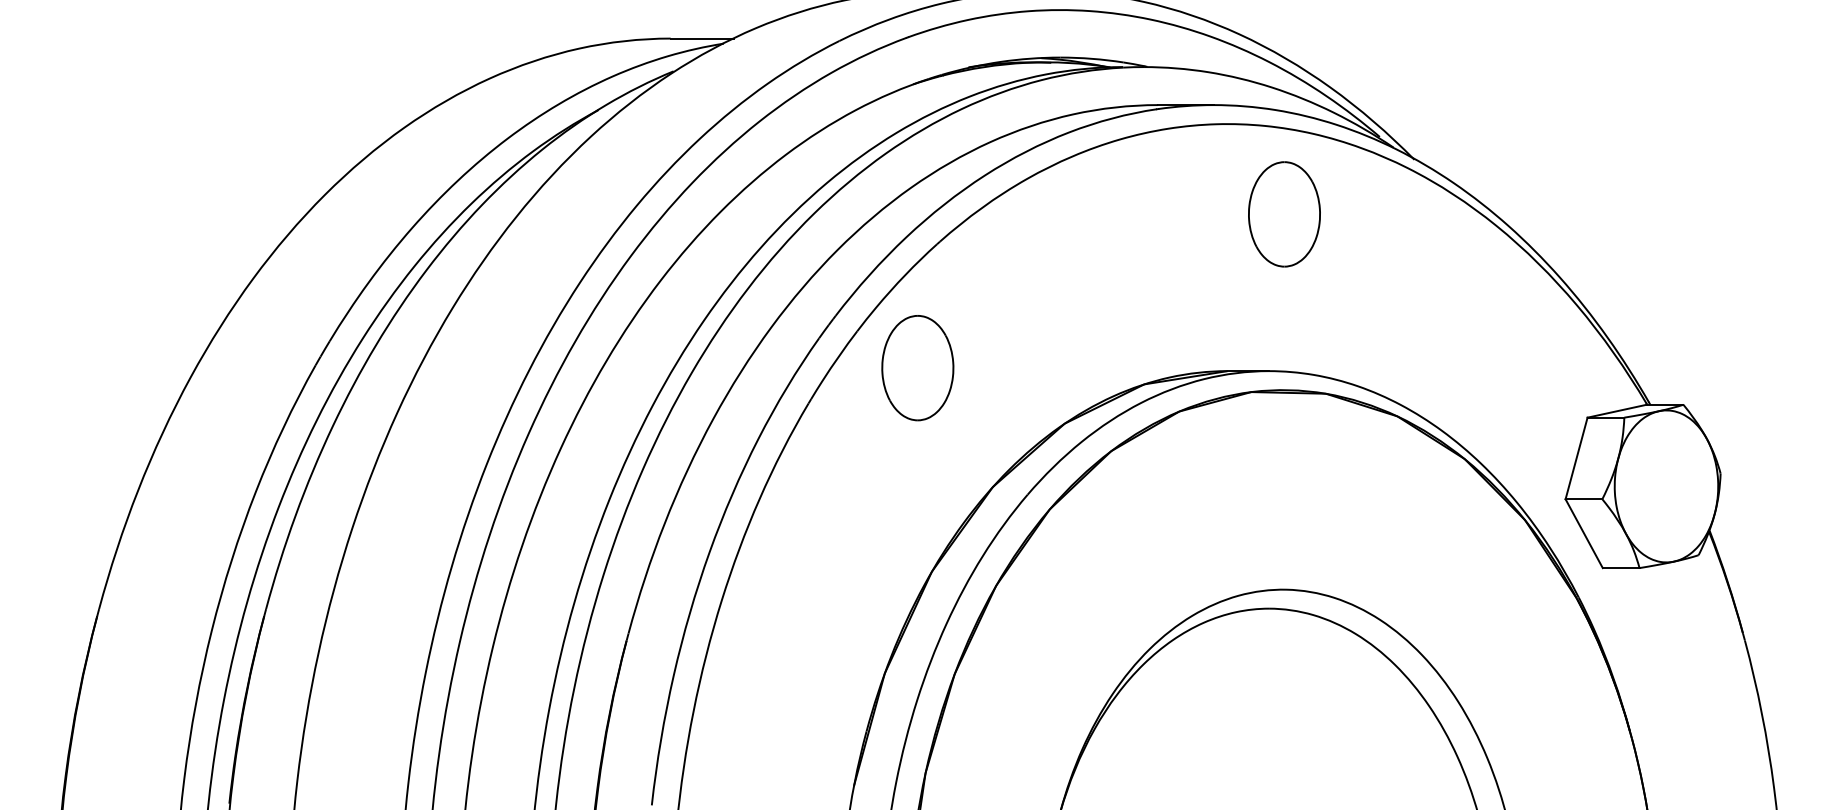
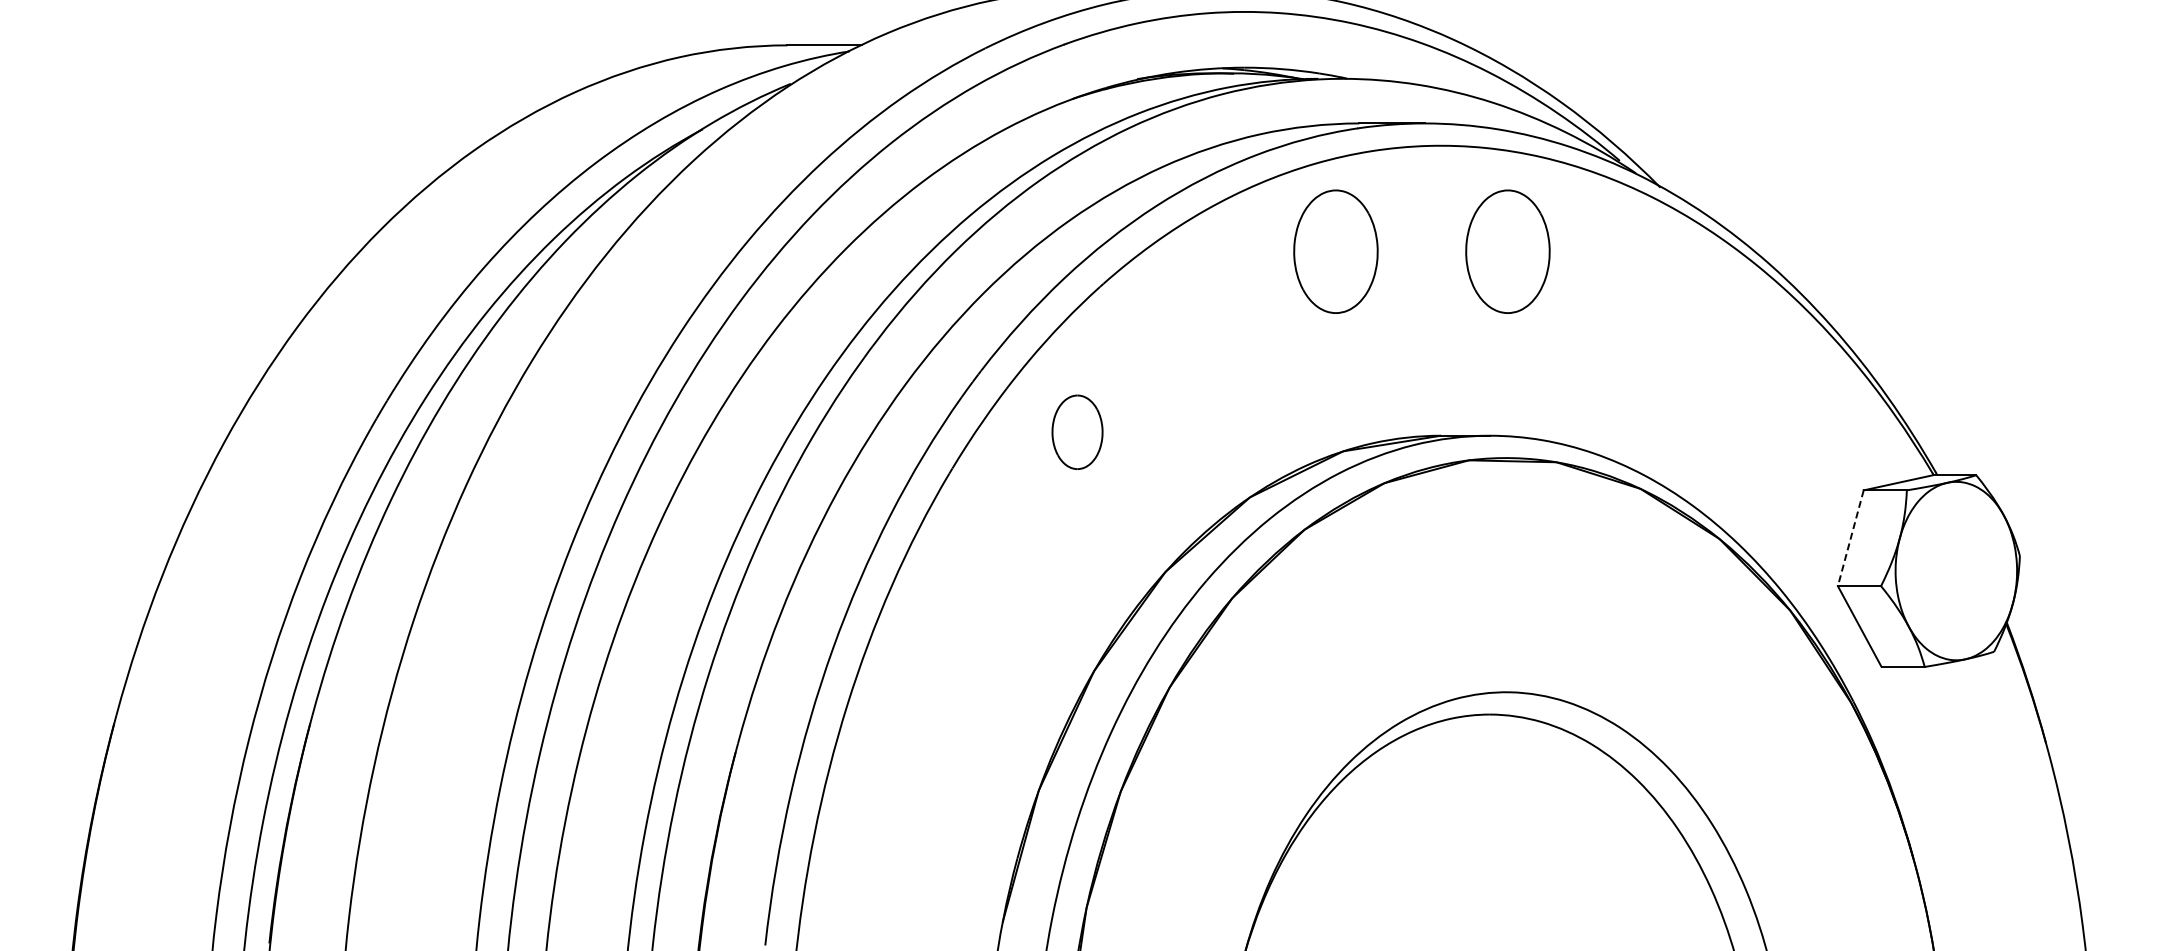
part: (1137, 214) -> (1335, 251), added
part: (917, 368) -> (1077, 432), size x0.6
line: (1576, 458) -> (1850, 538), solid -> dashed

